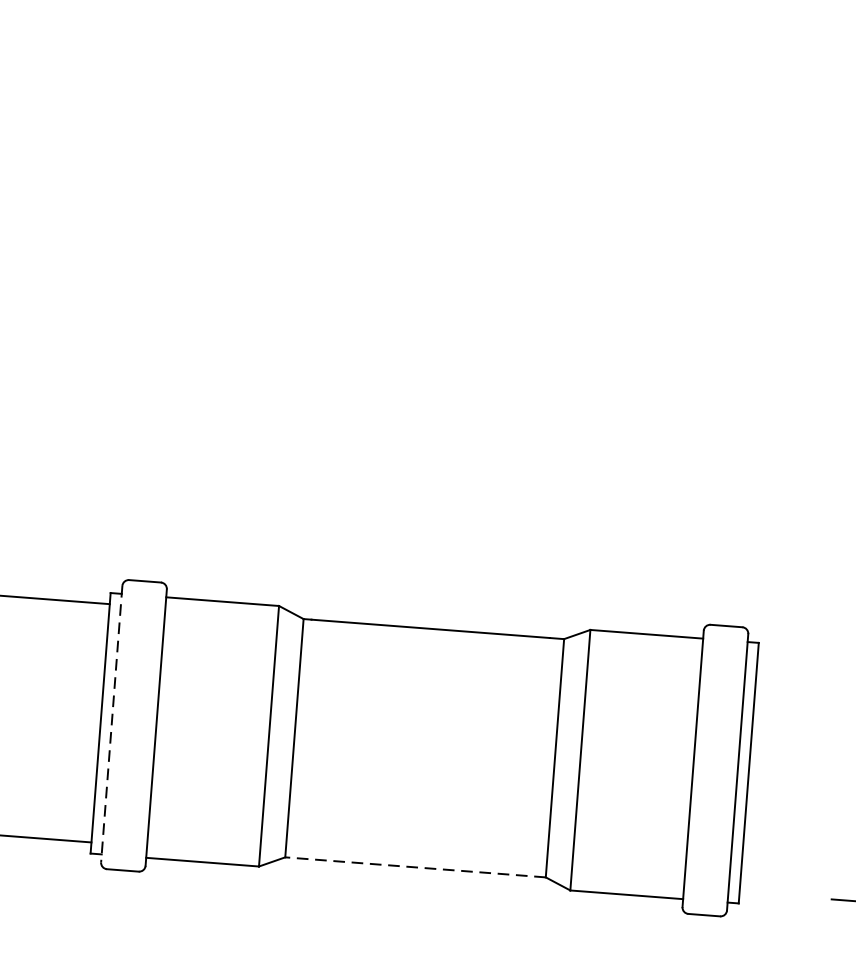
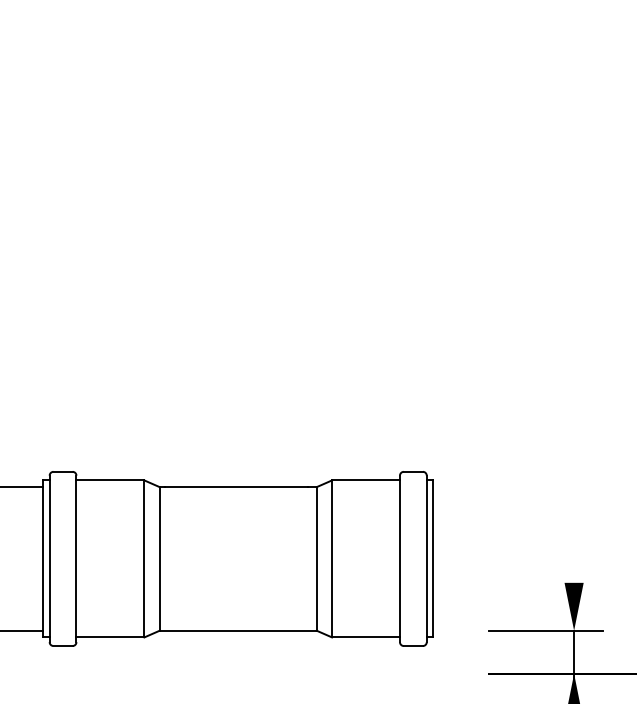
line: (111, 725) -> (49, 559), dashed -> solid
line: (414, 866) -> (237, 630), dashed -> solid

